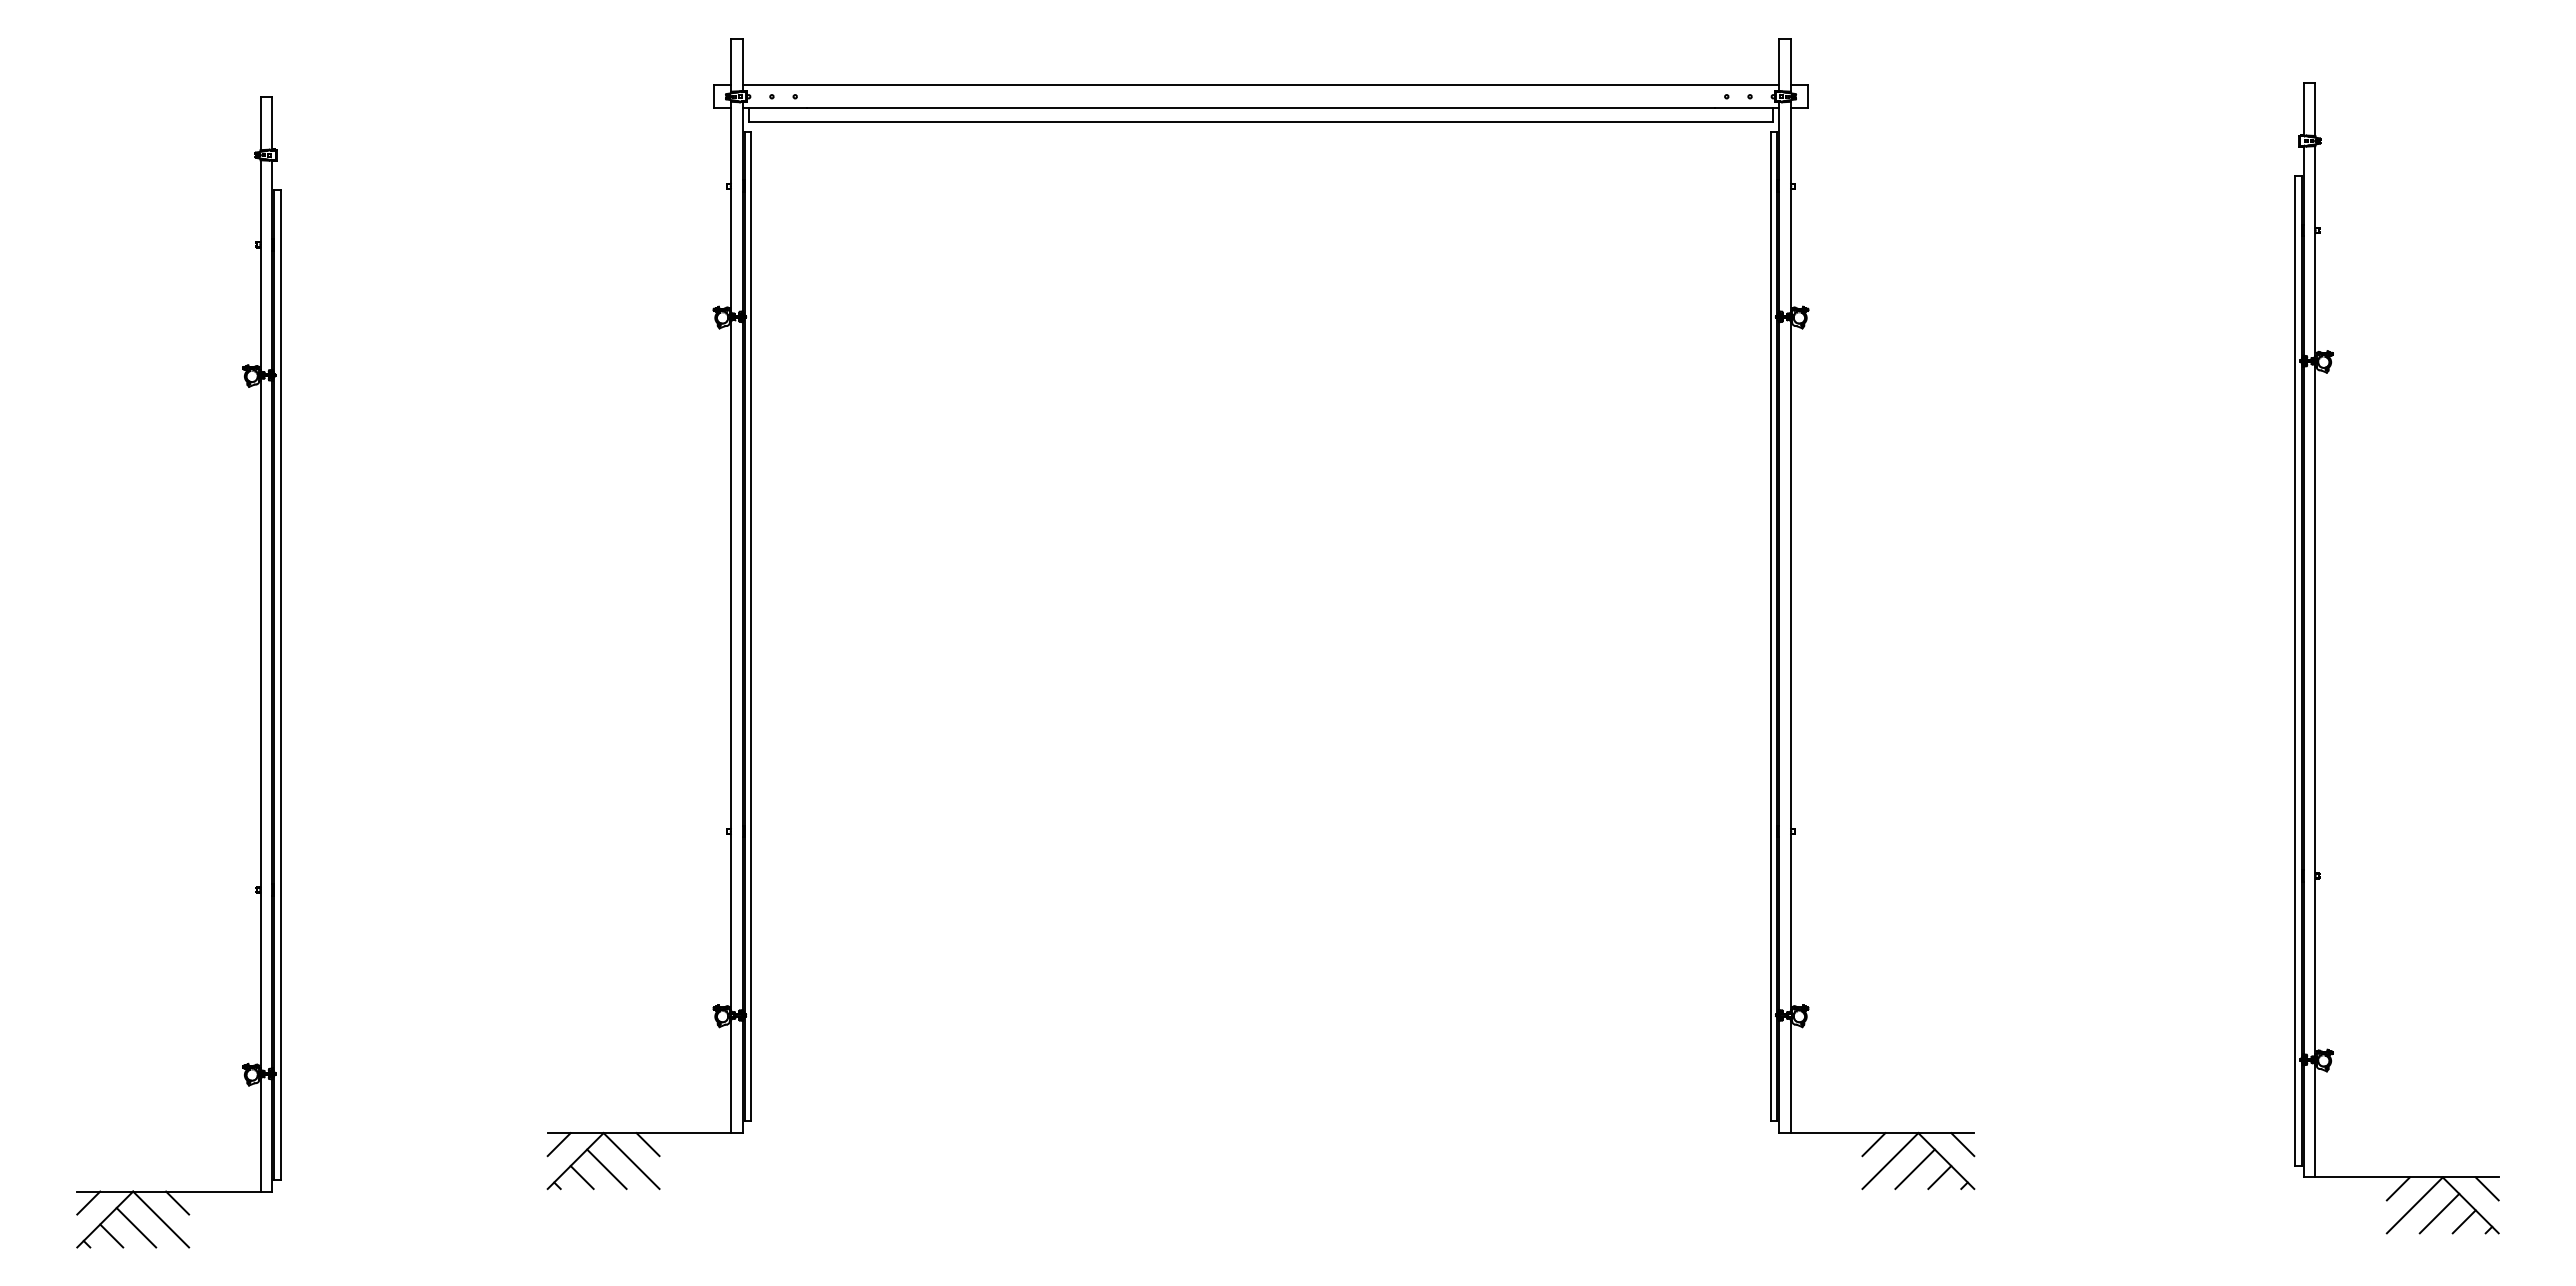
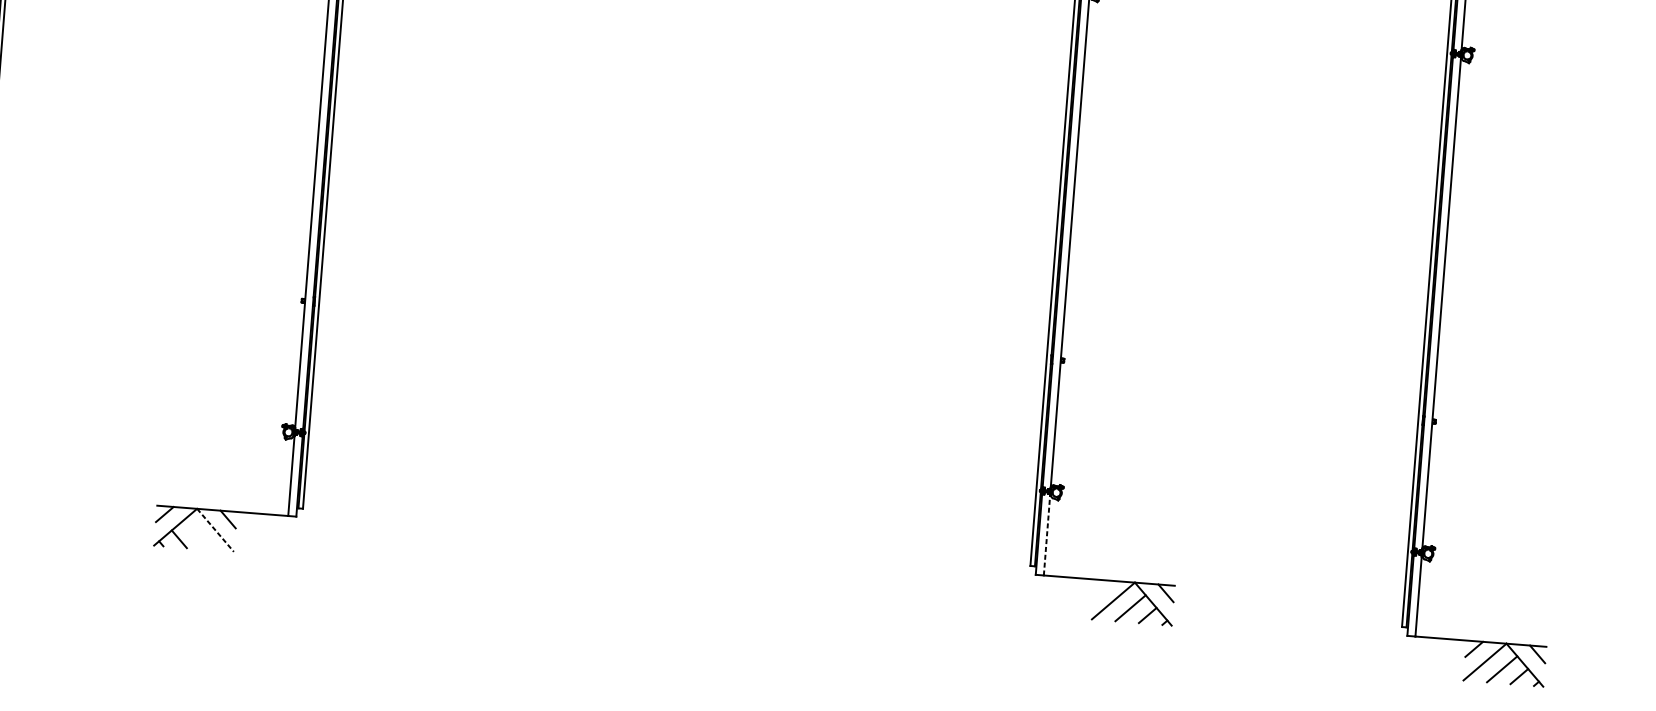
line: (1790, 1076) -> (1046, 535), solid -> dashed
line: (1873, 1144) -> (1102, 588), removed
line: (631, 1161) -> (215, 530), solid -> dashed
line: (606, 1168) -> (197, 534), removed

